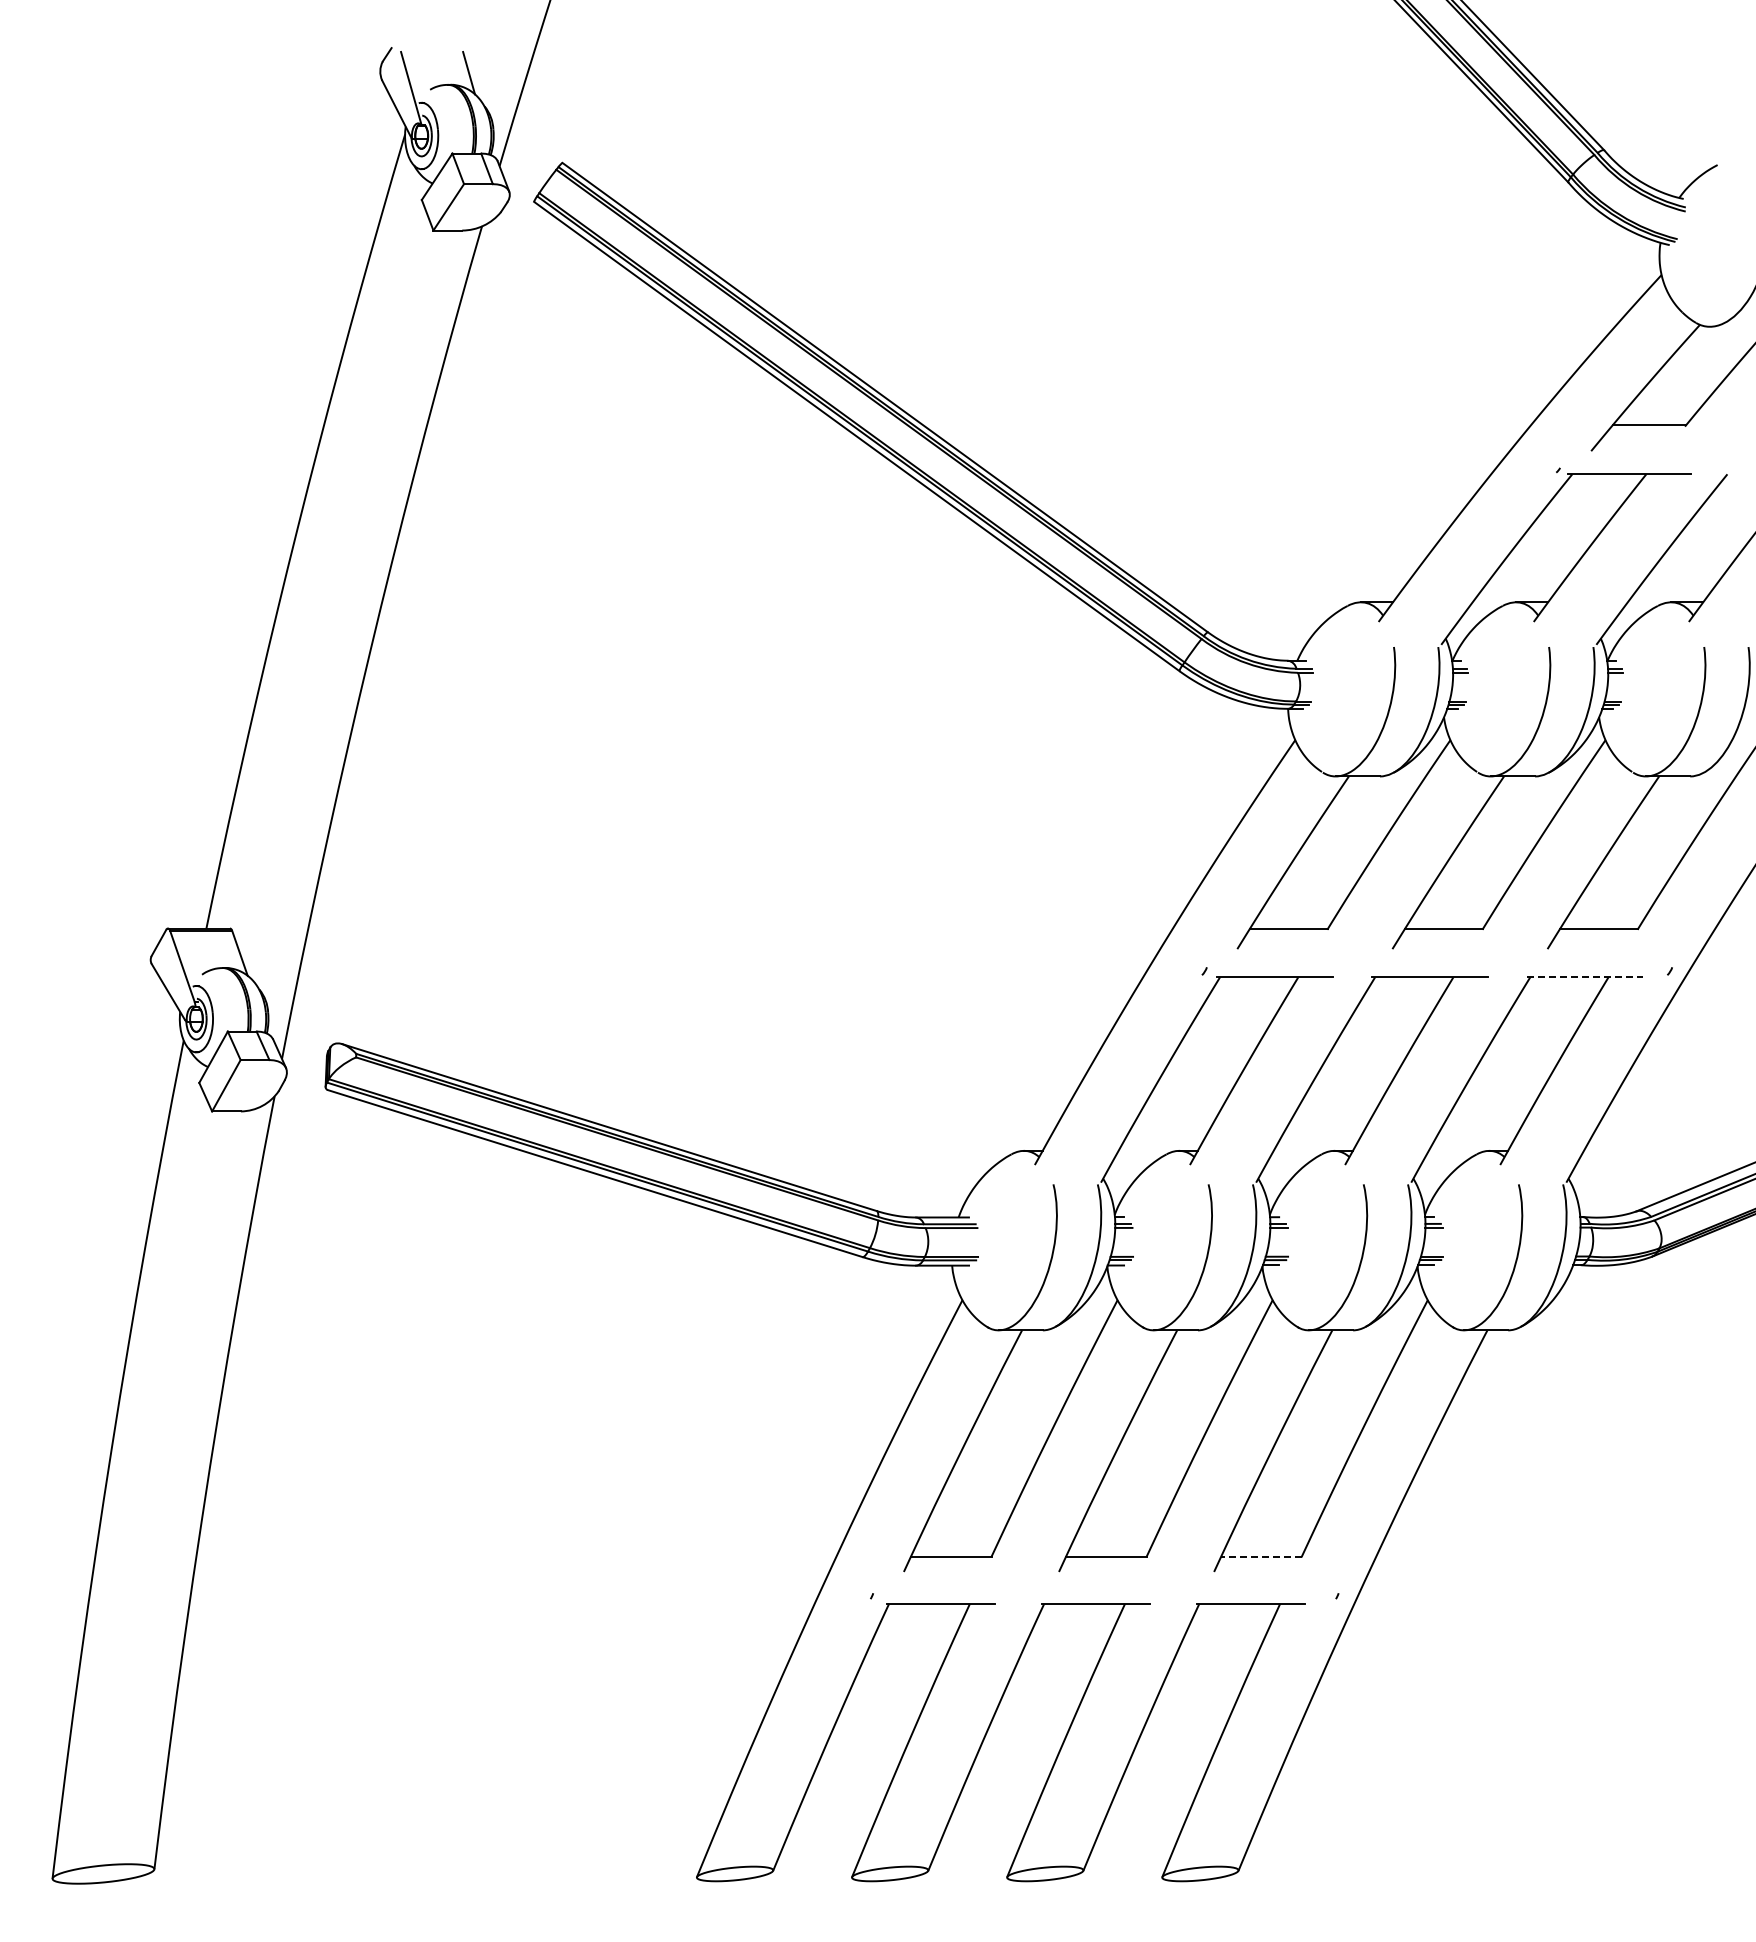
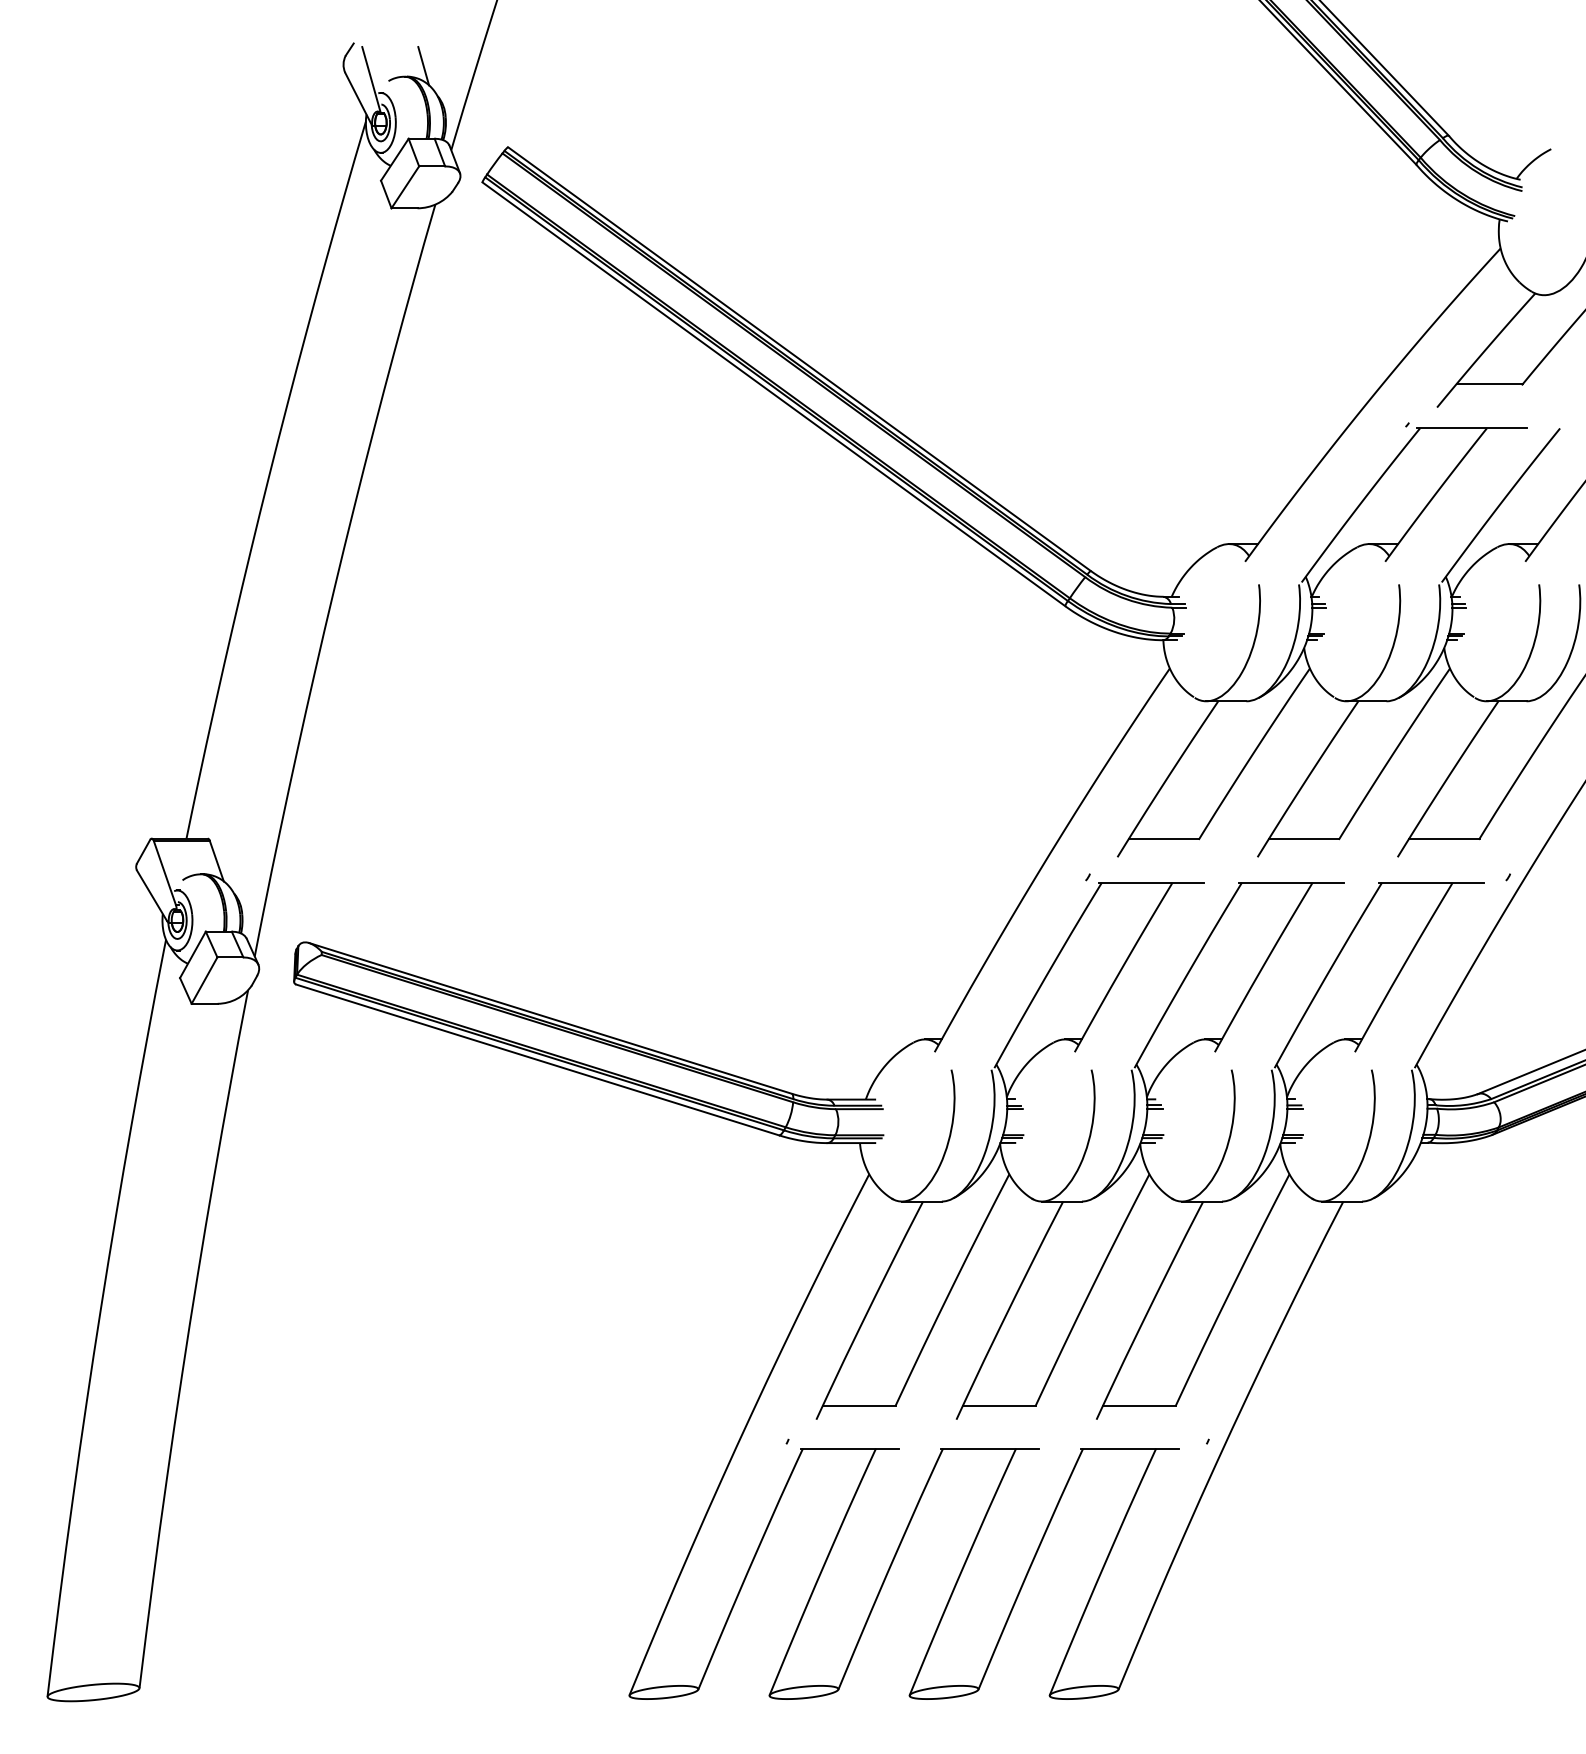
line: (1585, 977) -> (1431, 882), dashed -> solid
line: (1260, 1556) -> (1138, 1405), dashed -> solid

